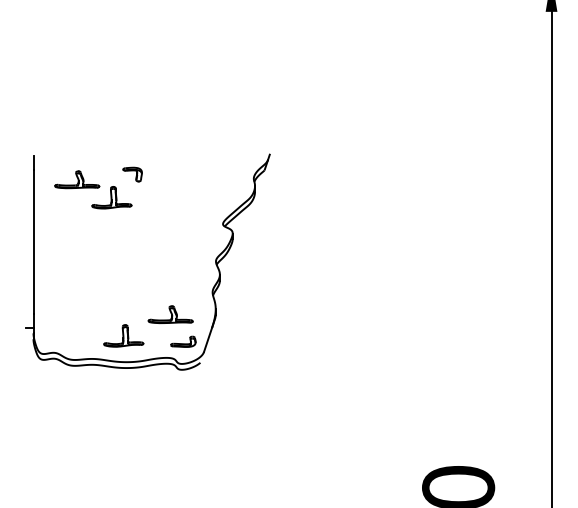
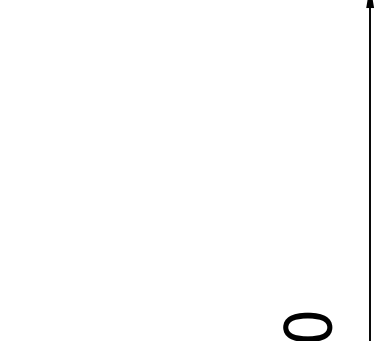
part: (170, 304) -> (114, 204), removed

